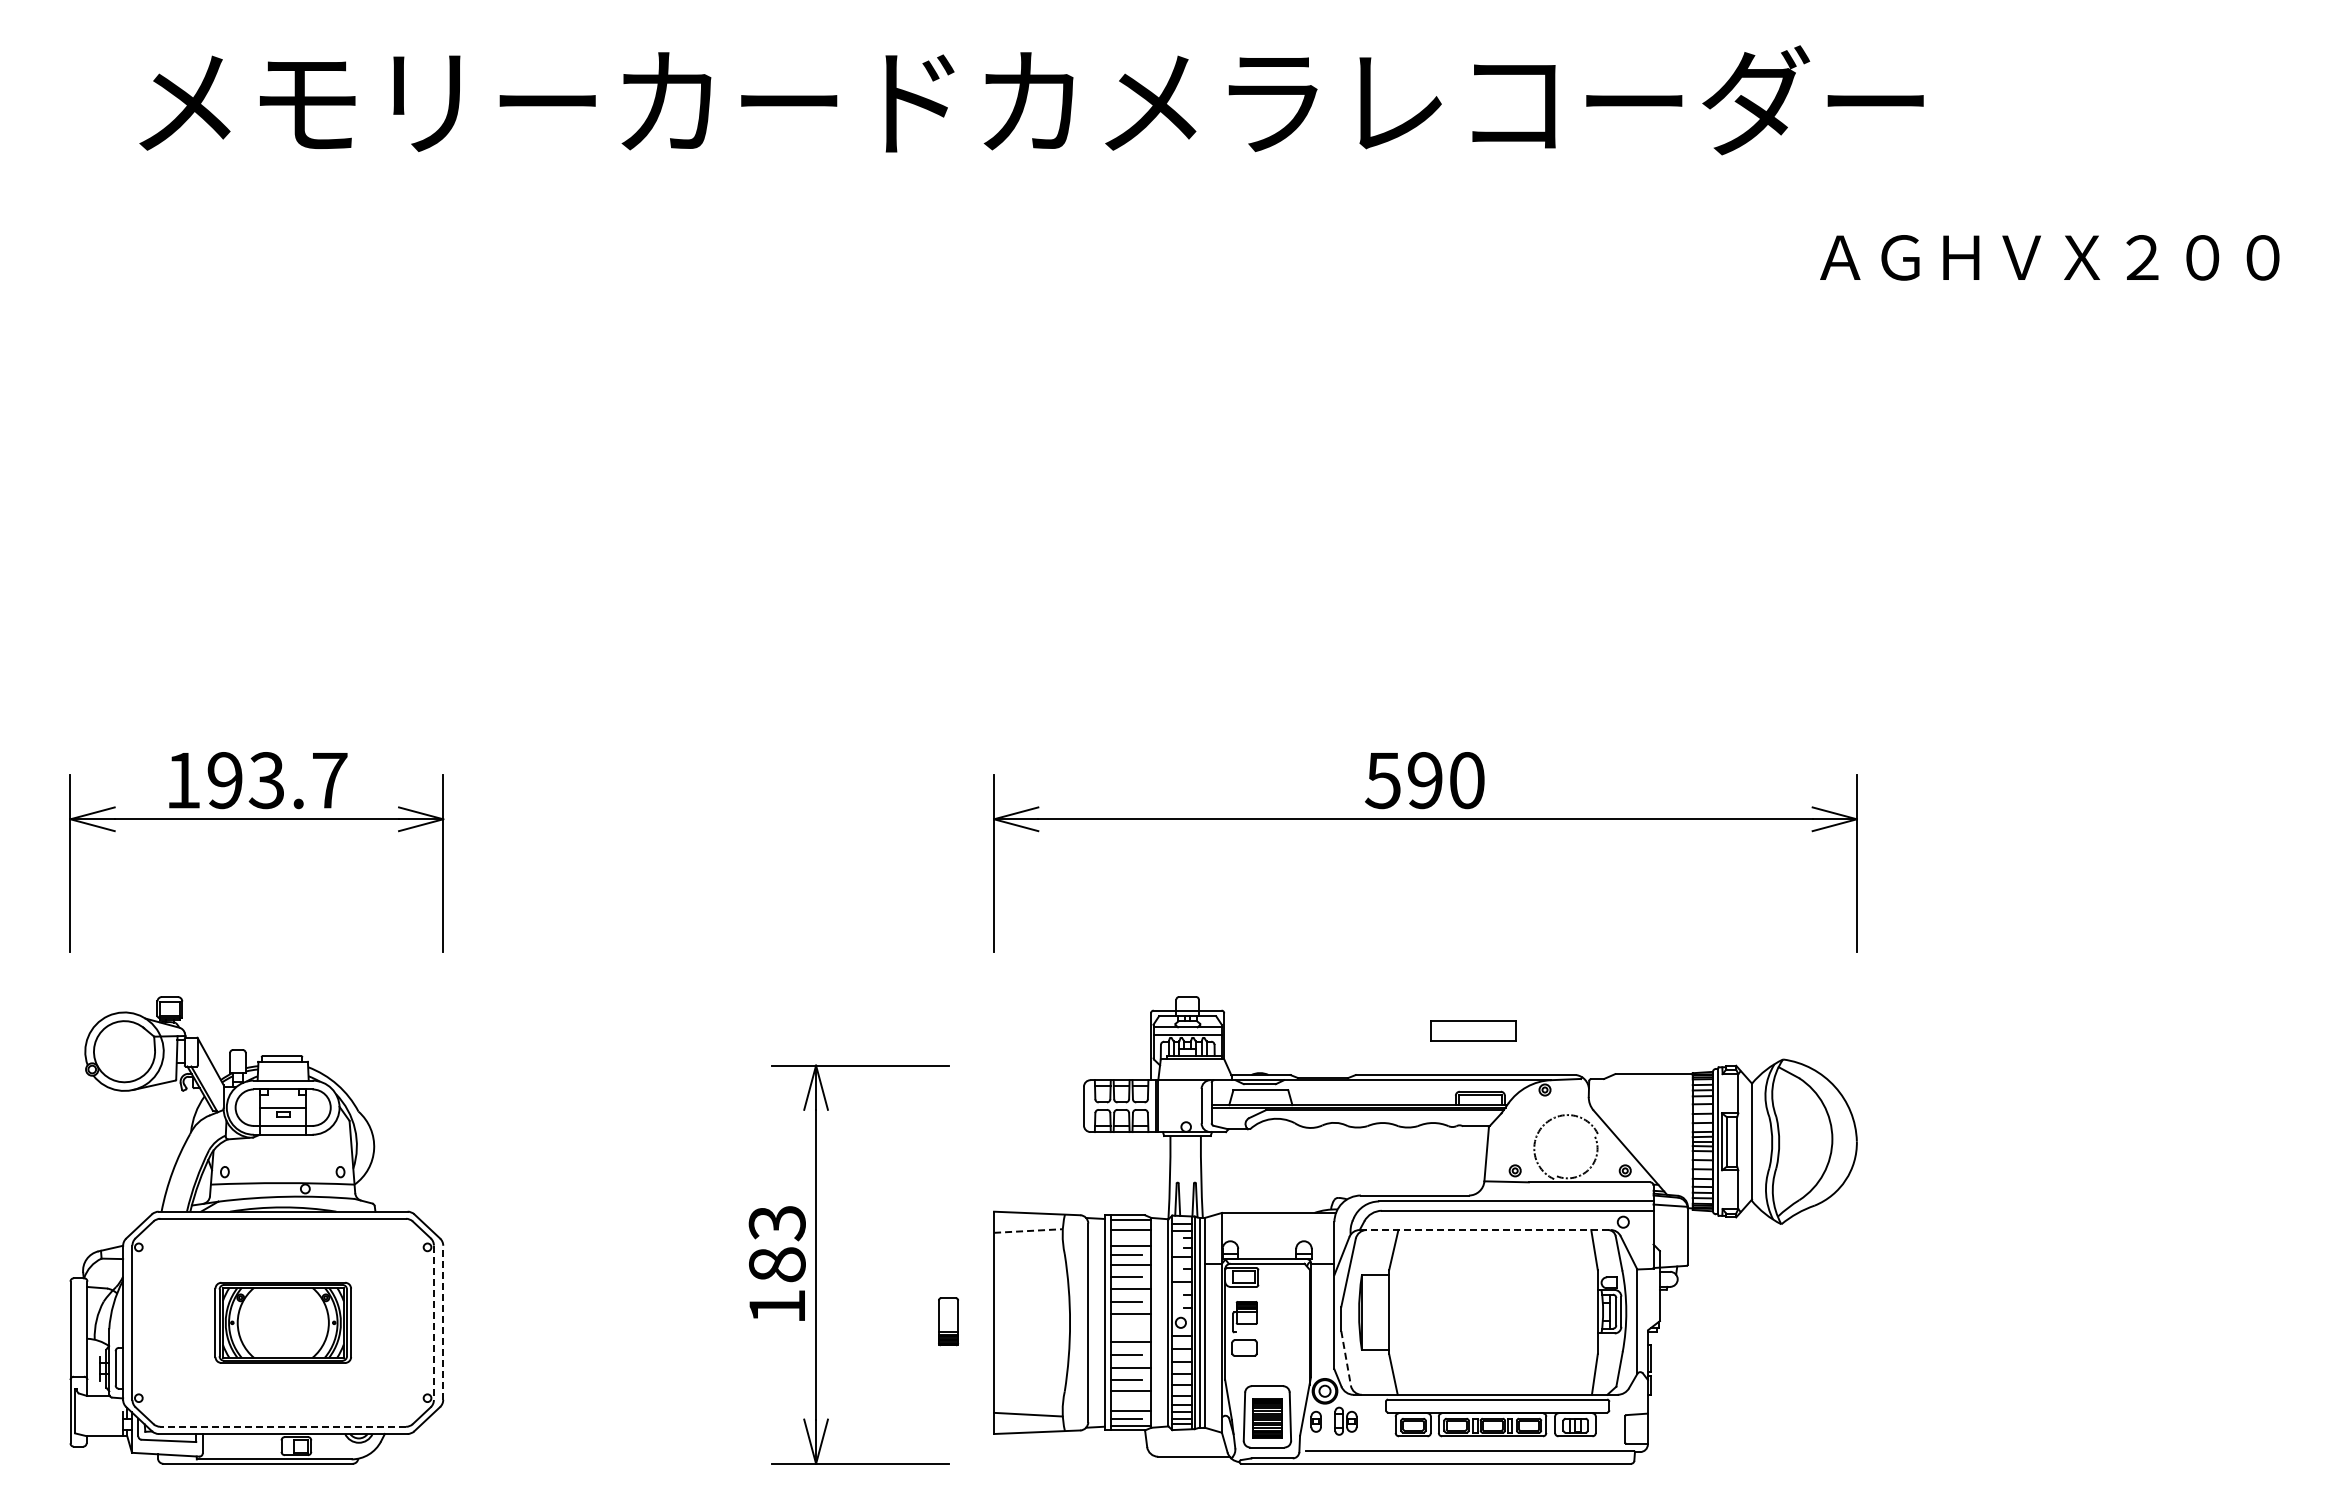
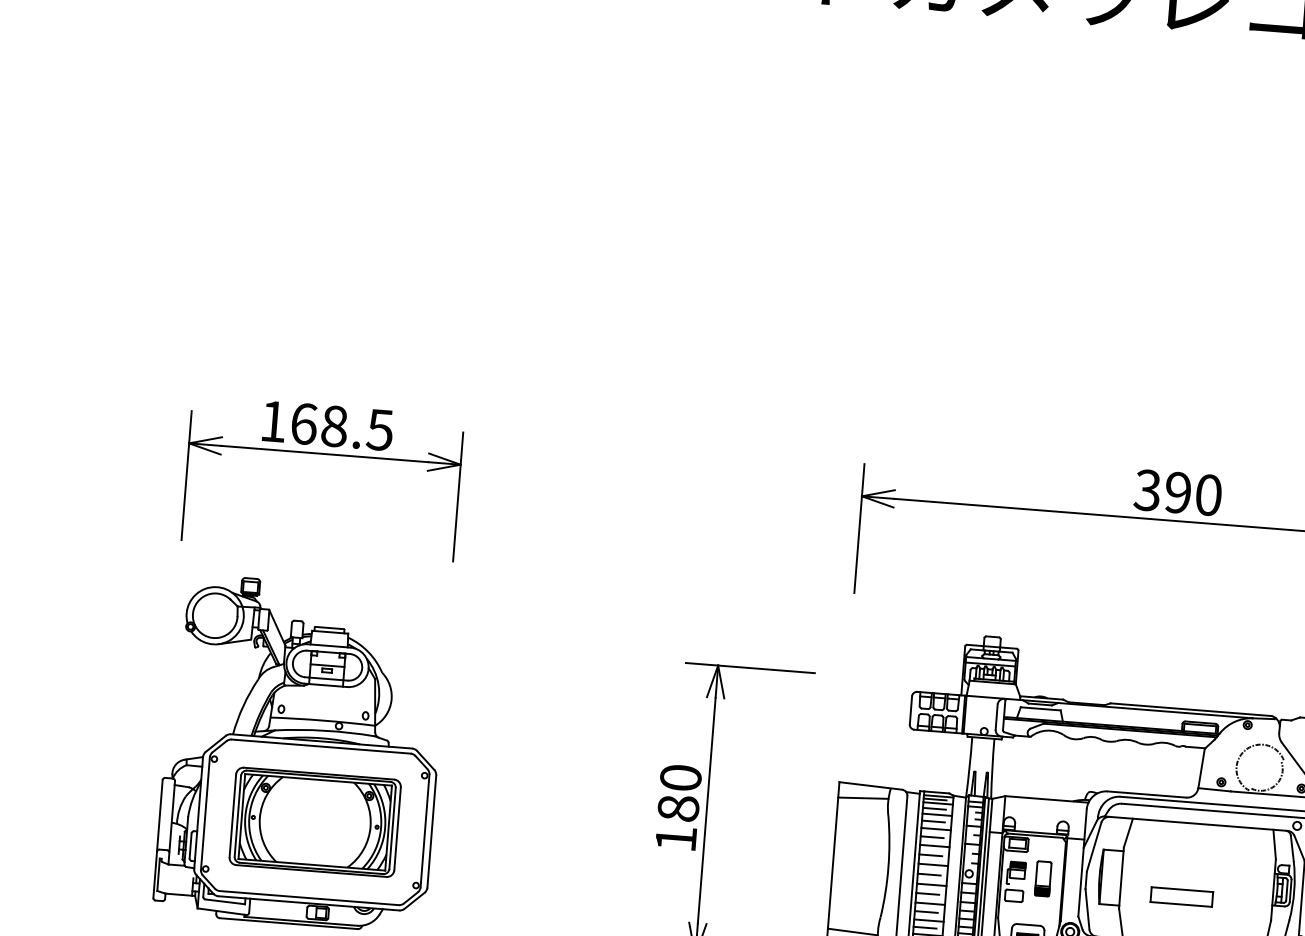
text: (277, 780) -> (342, 426), 193.7 -> 168.5
text: (1382, 780) -> (1147, 490), 590 -> 390
part: (1473, 1030) -> (1181, 896), moved
text: (776, 1223) -> (680, 778), 183 -> 180
line: (1126, 1225) -> (935, 799), added
line: (1028, 1230) -> (863, 797), dashed -> solid
line: (1485, 1230) -> (1196, 824), dashed -> solid
line: (1126, 1237) -> (934, 808), added
part: (948, 1321) -> (1043, 878), moved
part: (283, 1322) -> (315, 822), size x1.67
line: (443, 1322) -> (432, 831), dashed -> solid
line: (433, 1323) -> (424, 831), dashed -> solid
line: (1126, 1328) -> (929, 874), added
line: (1346, 1358) -> (1087, 909), dashed -> solid
line: (1126, 1401) -> (925, 928), added
line: (283, 1426) -> (309, 897), dashed -> solid

